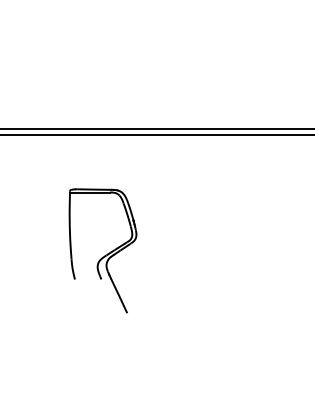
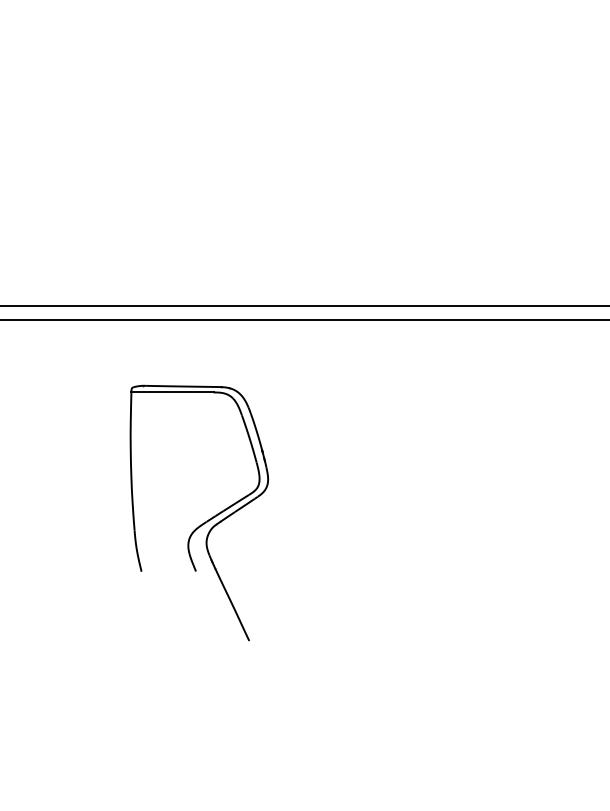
part: (102, 250) -> (198, 511), moved

